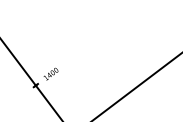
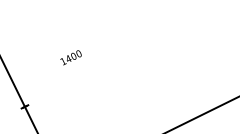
text: (50, 73) -> (70, 56), moved

